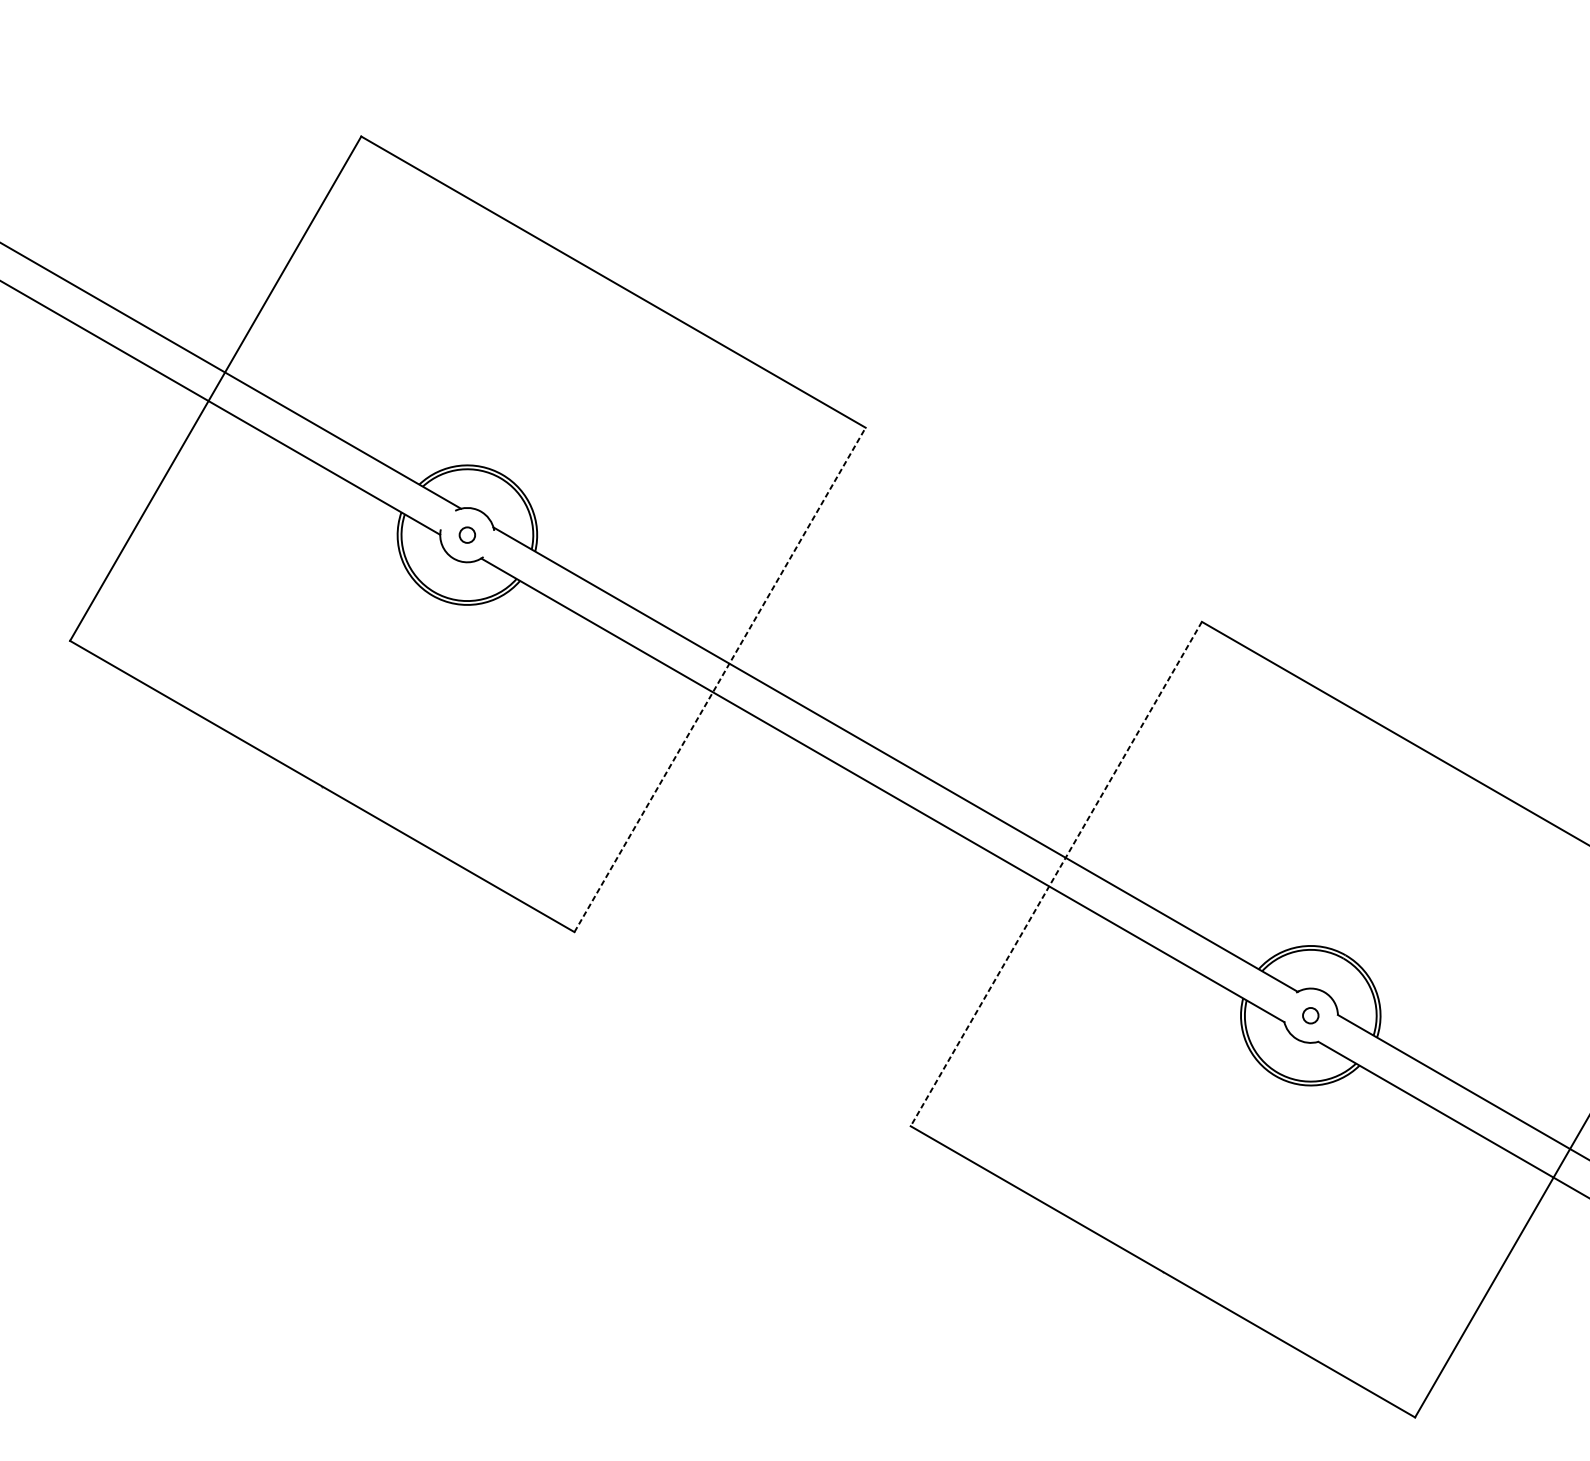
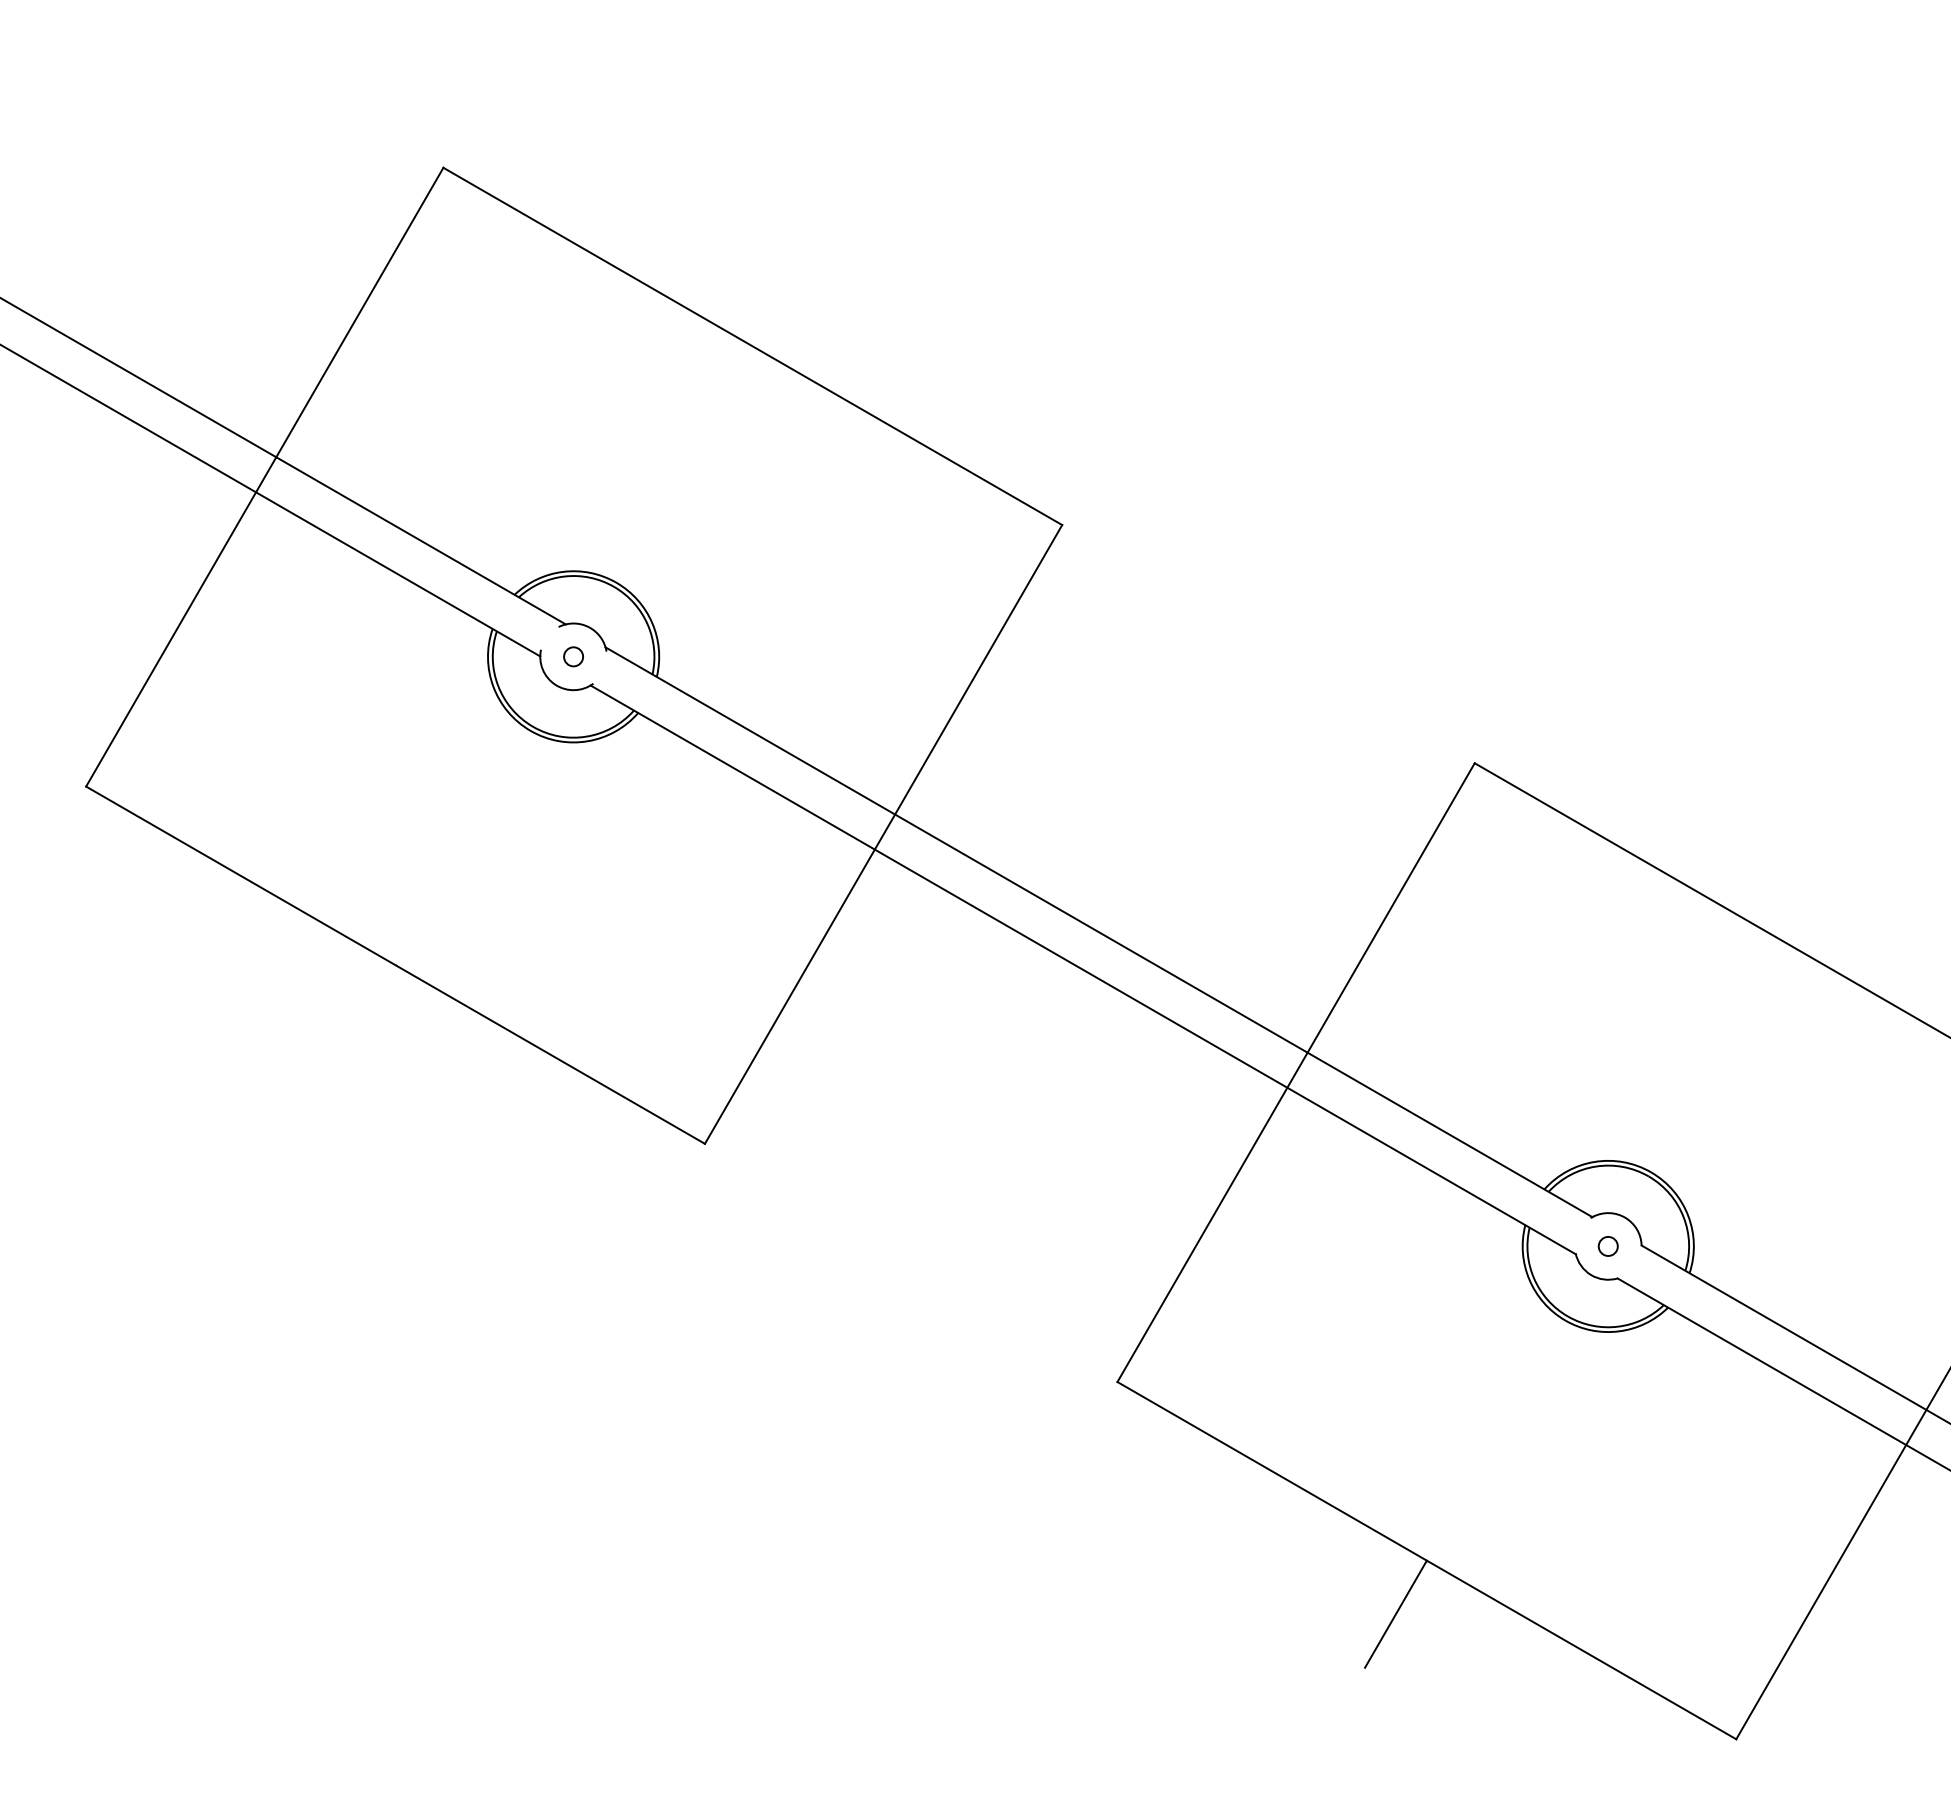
line: (720, 679) -> (883, 834), dashed -> solid
line: (1055, 874) -> (1295, 1073), dashed -> solid
line: (1137, 1314) -> (1395, 1613), added

